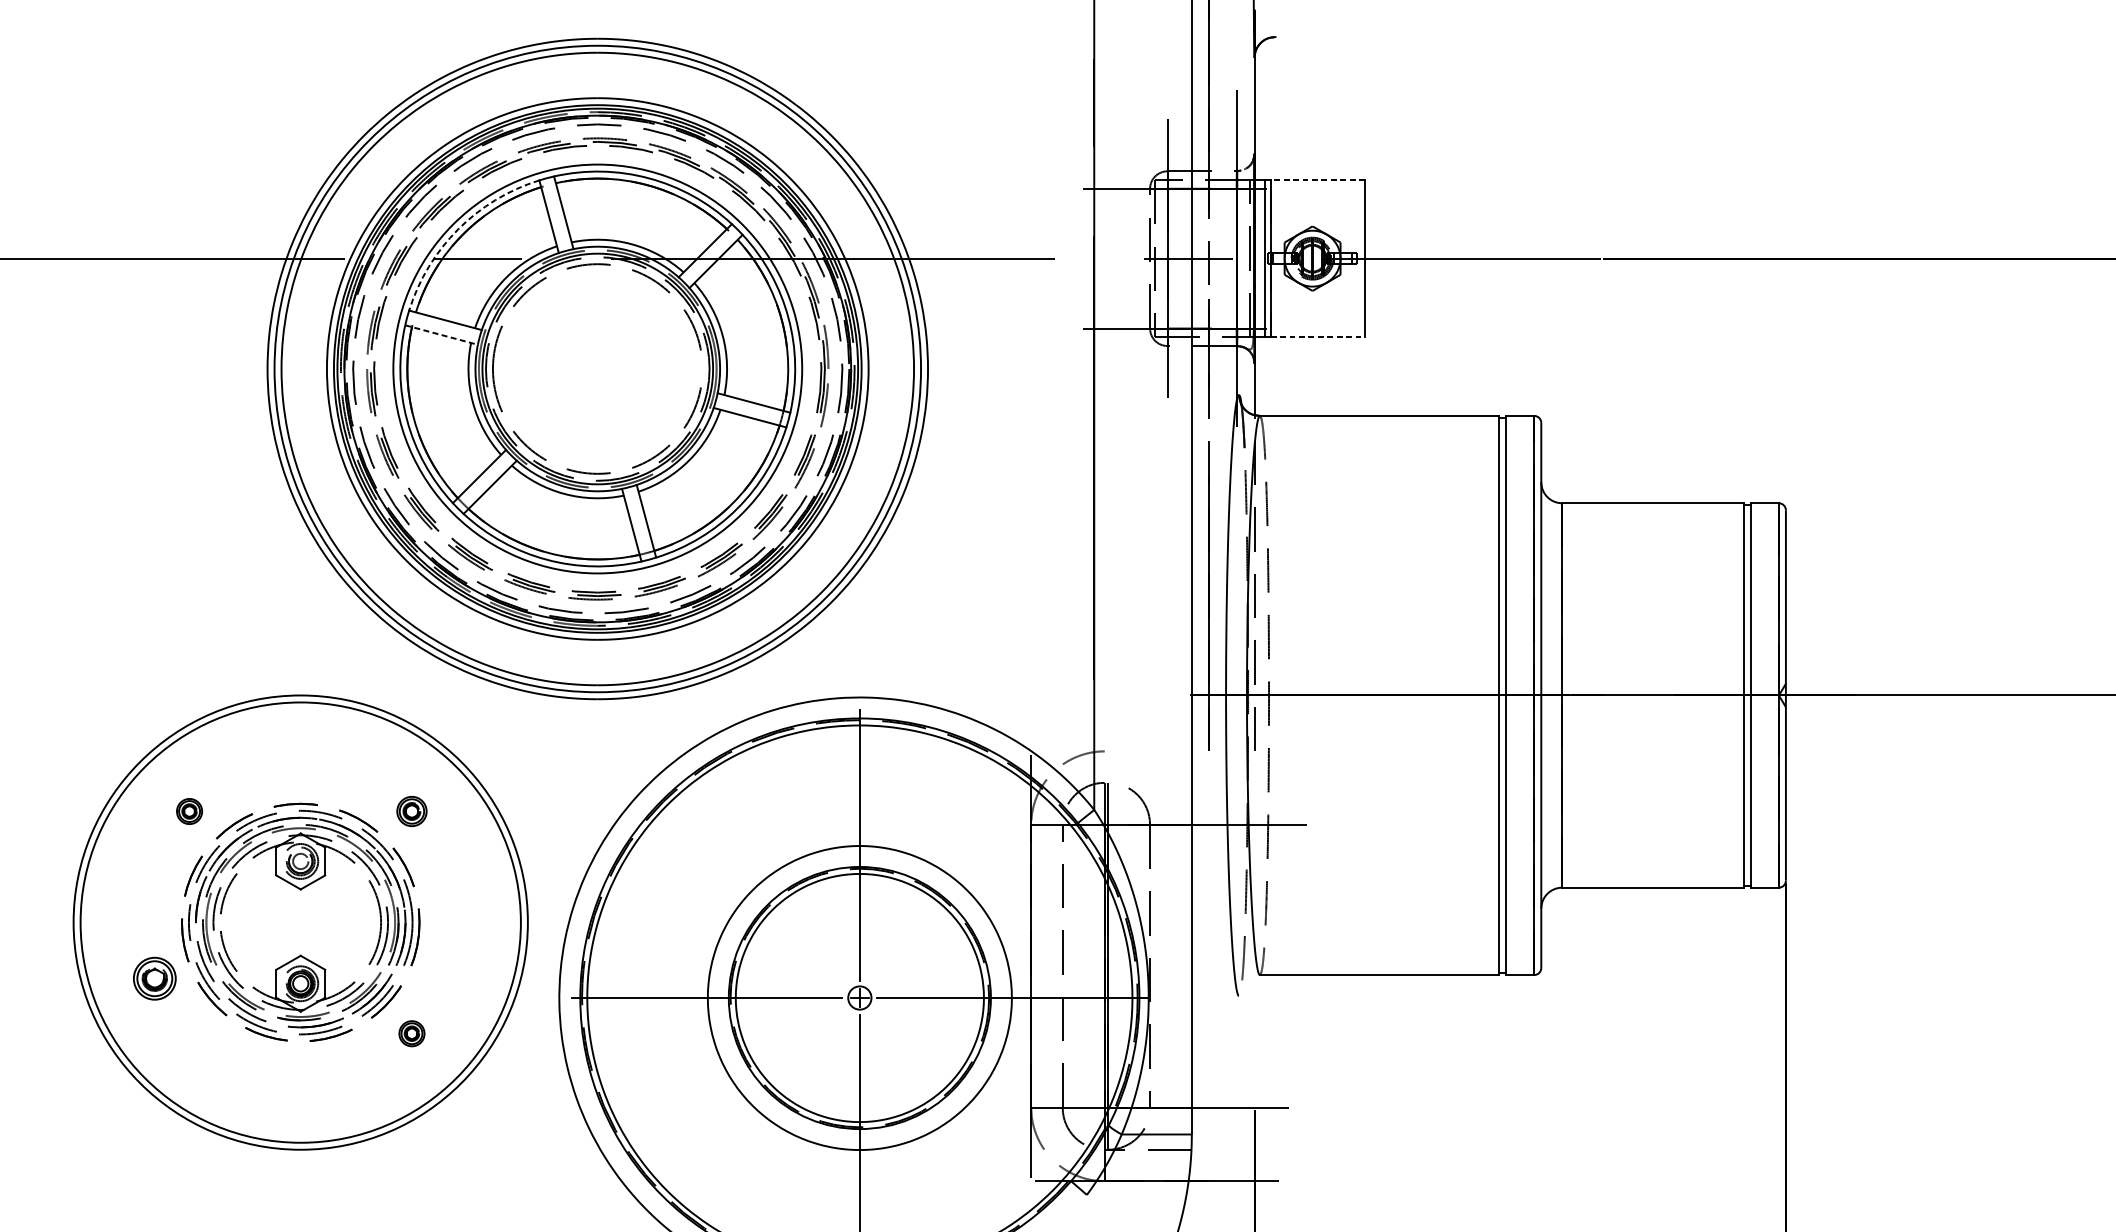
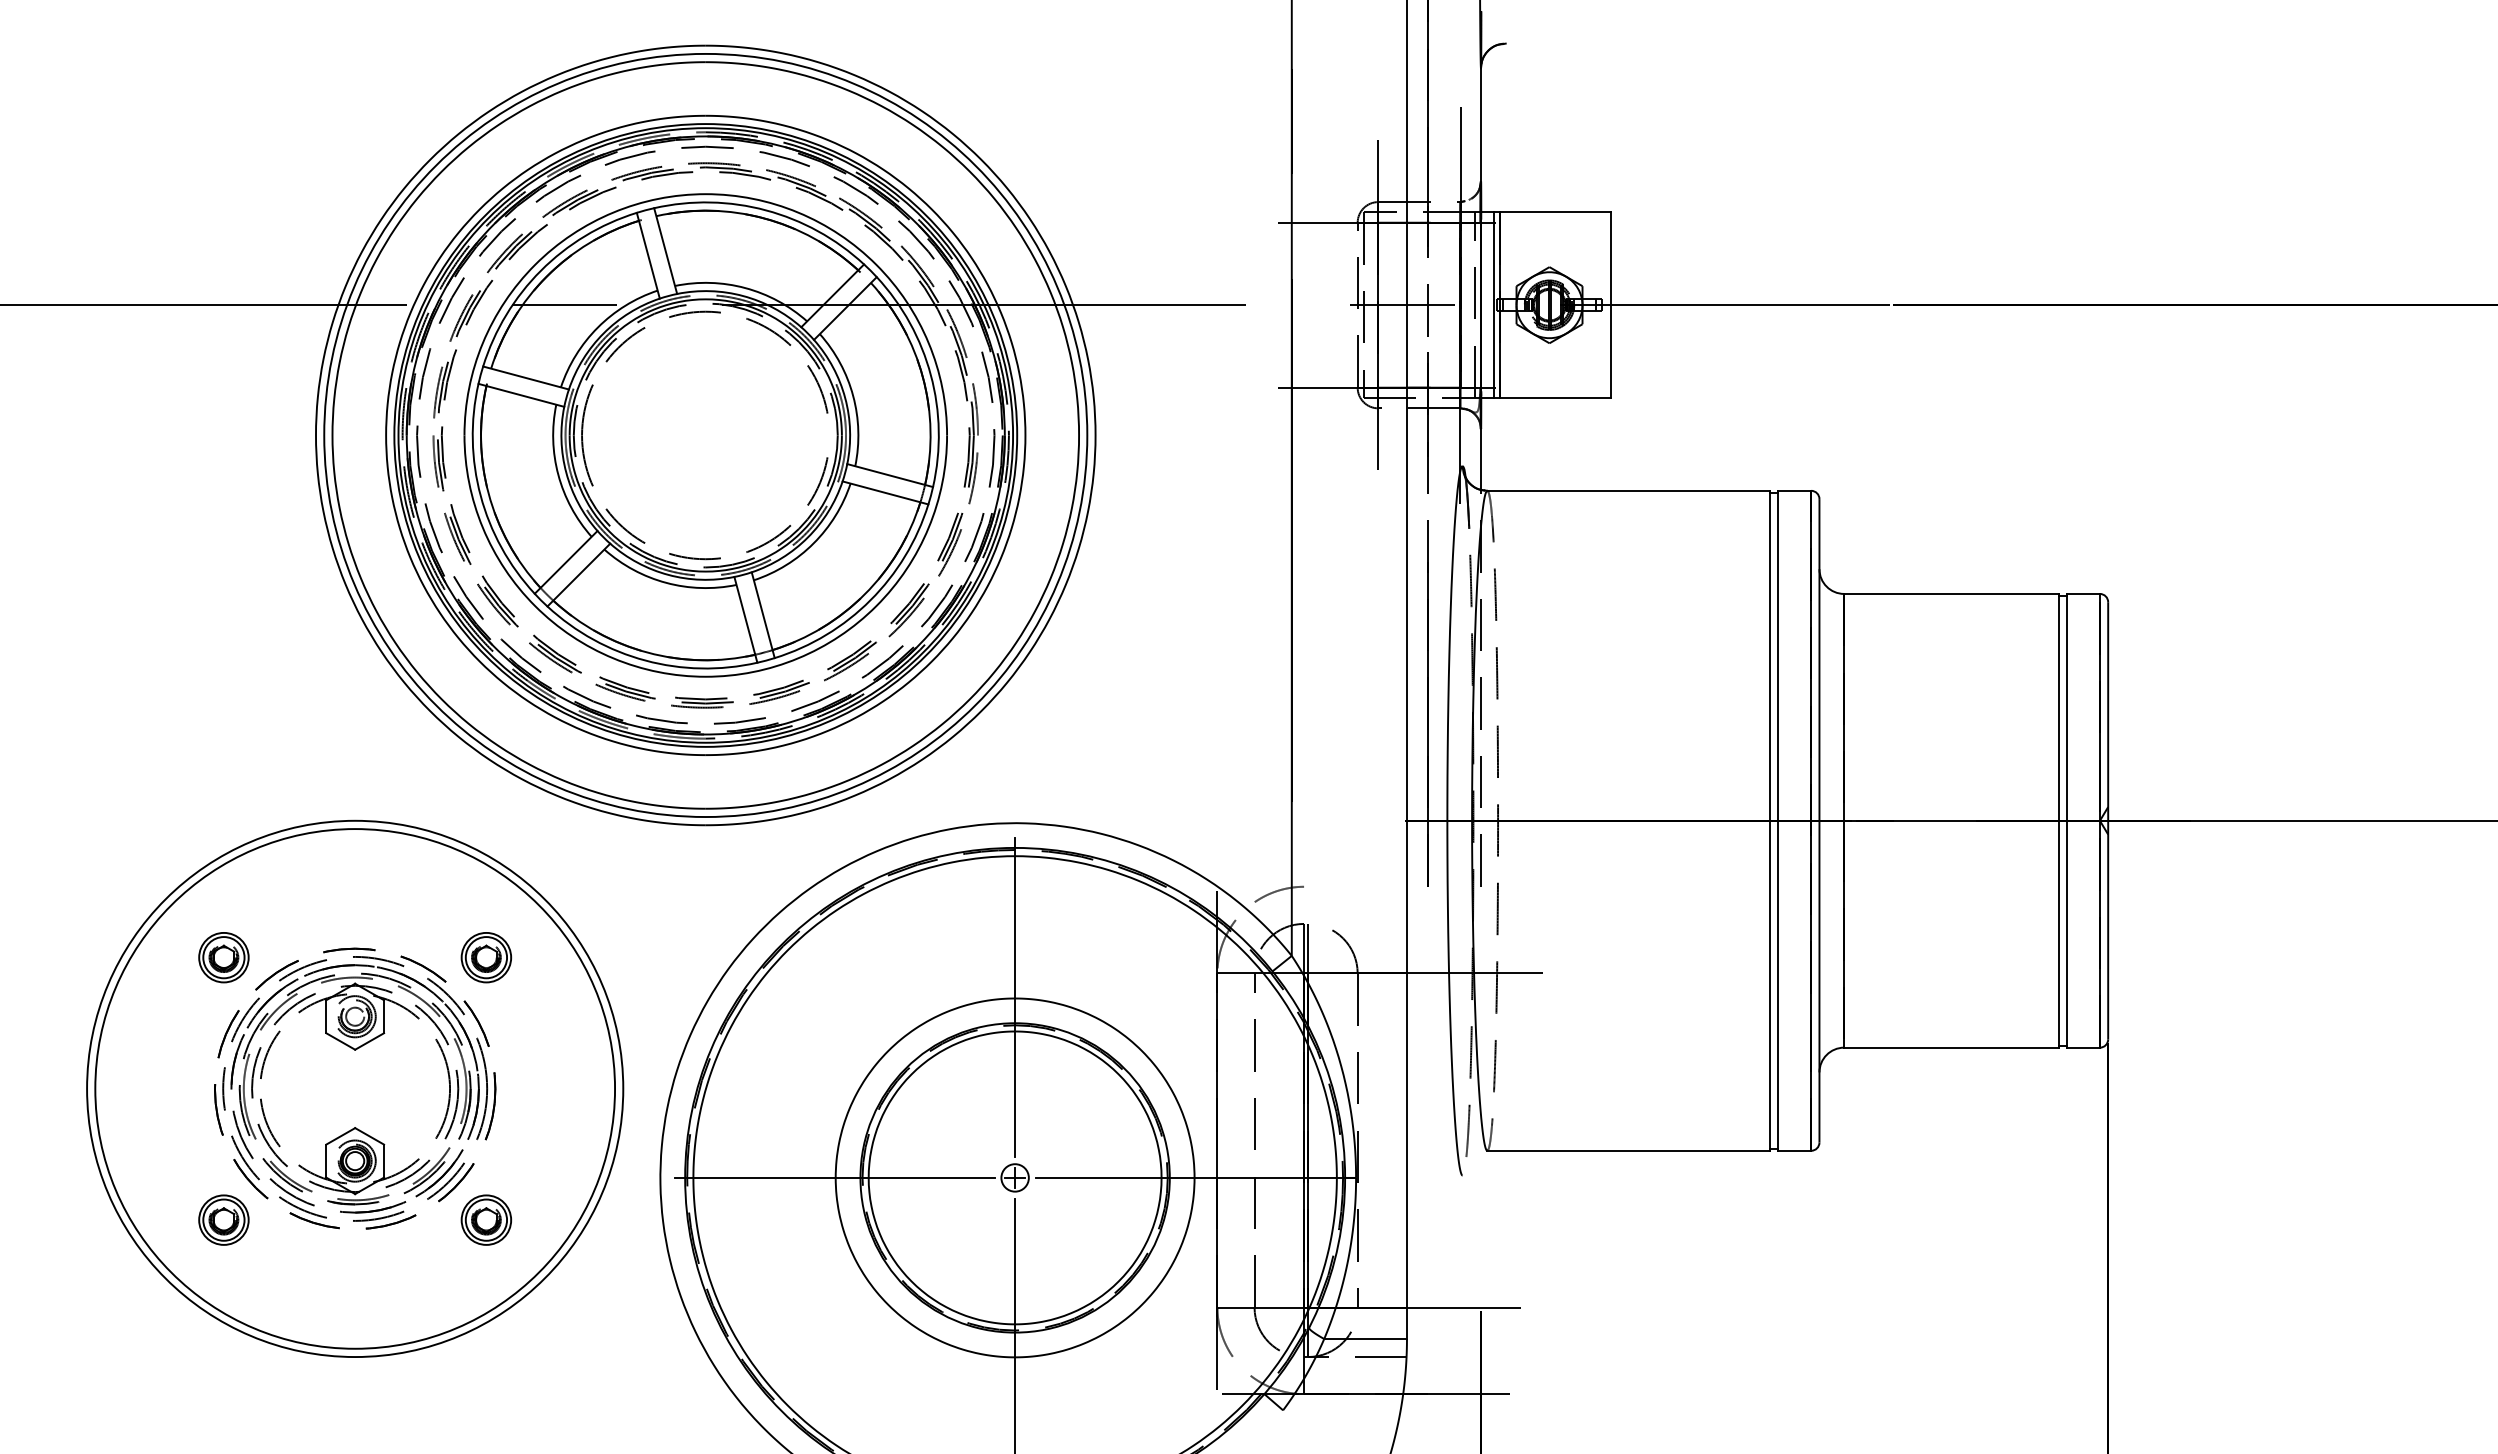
line: (1317, 180) -> (1555, 212), dashed -> solid
arc: (458, 229) -> (541, 270), dashed -> solid
line: (441, 335) -> (521, 395), dashed -> solid
line: (1317, 337) -> (1555, 398), dashed -> solid
part: (189, 811) -> (223, 957), size x1.67
part: (412, 811) -> (486, 957), size x1.43
part: (154, 978) -> (223, 1219), moved
part: (412, 1033) -> (486, 1219), size x1.67

